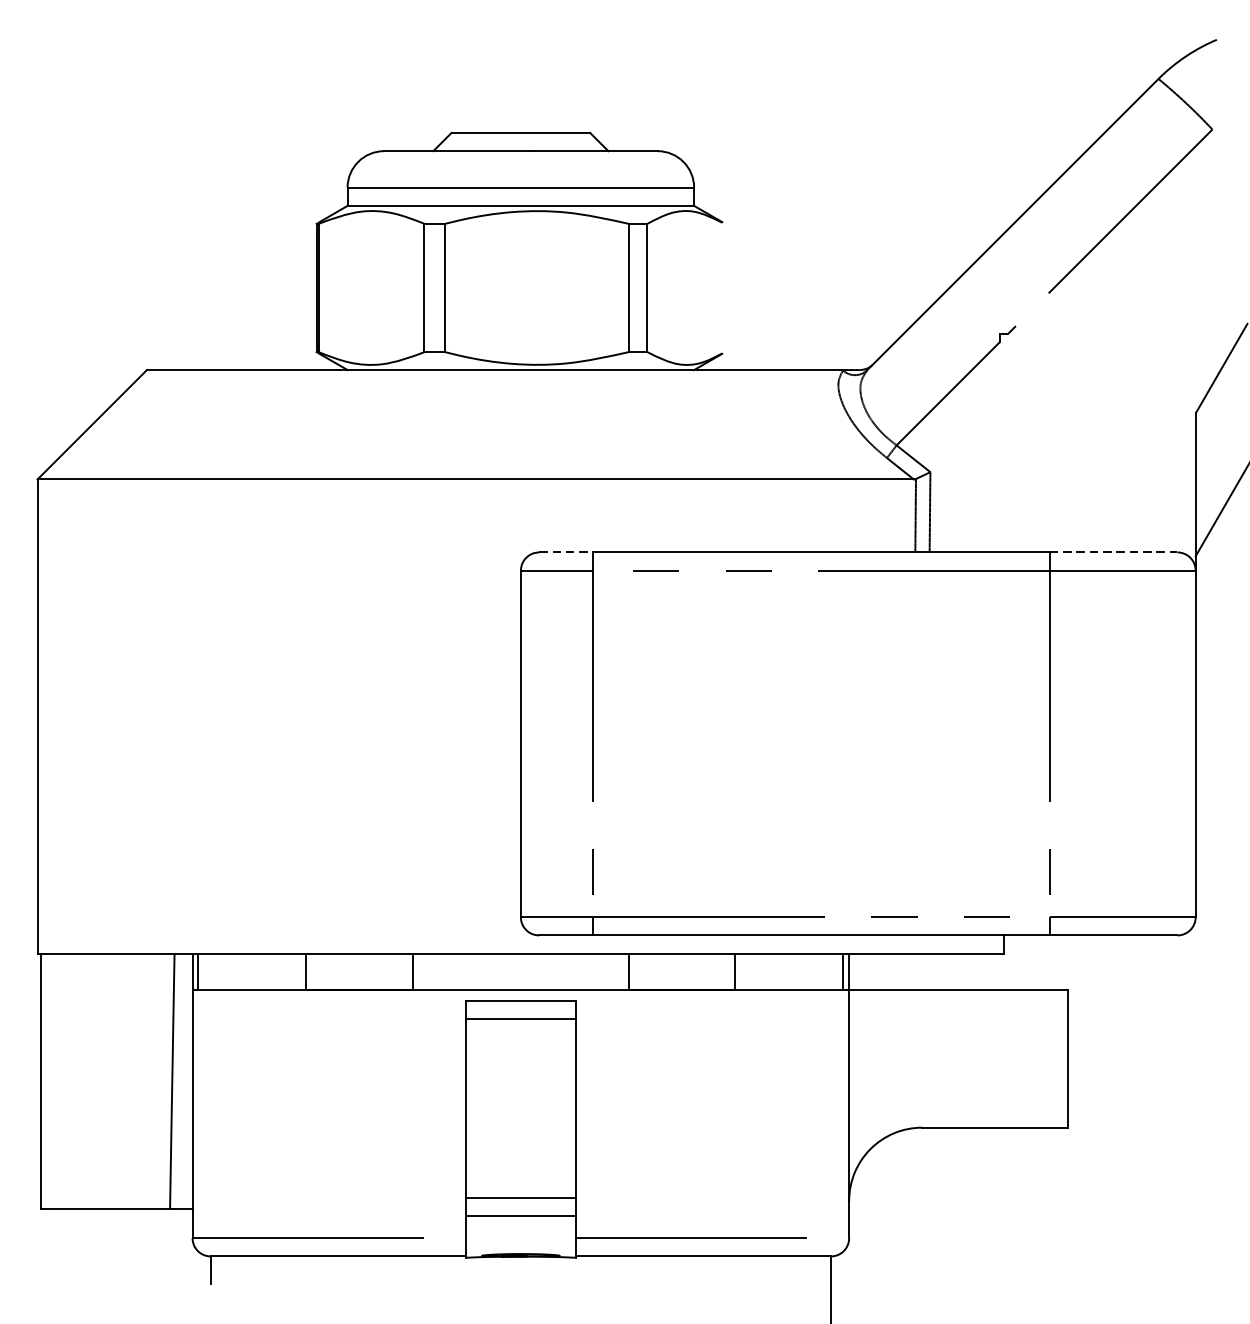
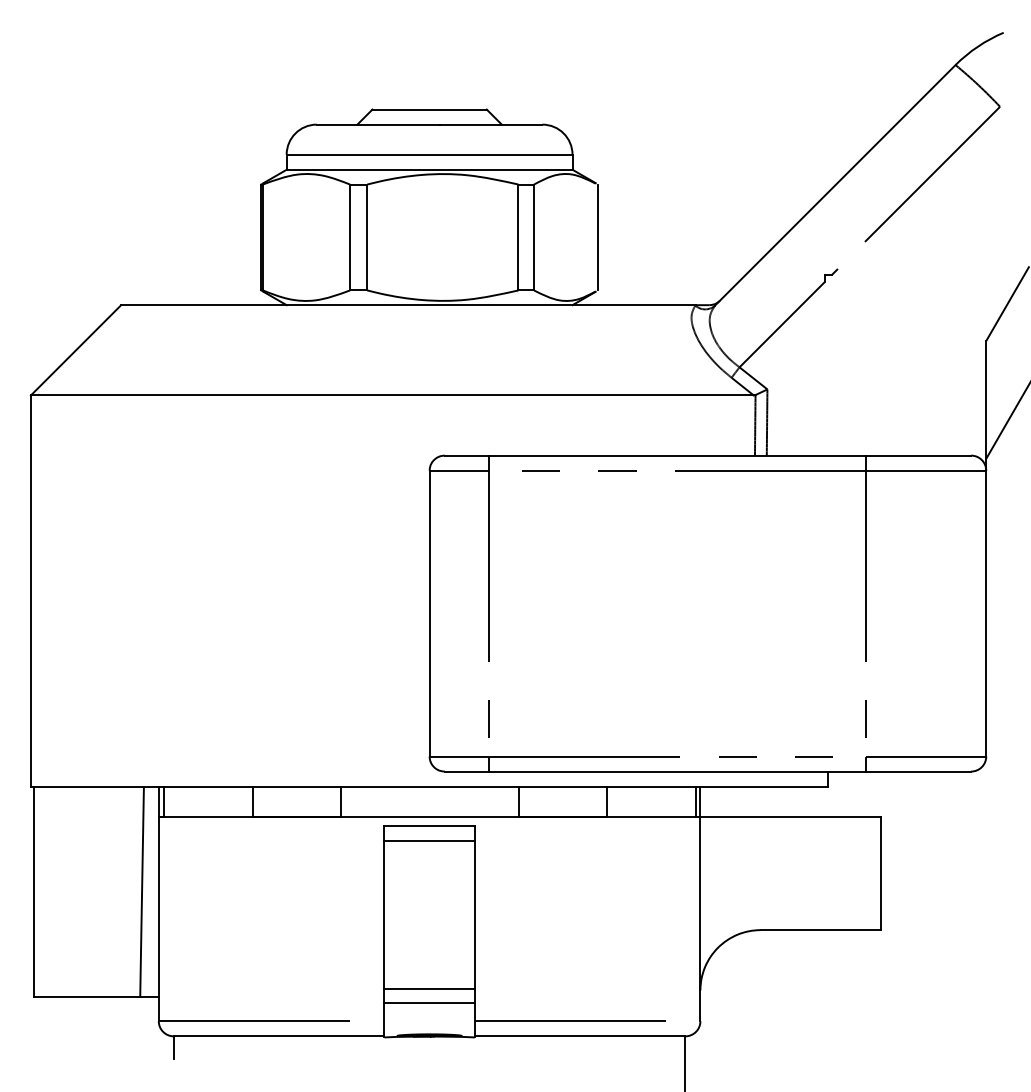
line: (725, 288) -> (598, 237), added
line: (566, 552) -> (467, 455), dashed -> solid
line: (1113, 552) -> (918, 455), dashed -> solid

